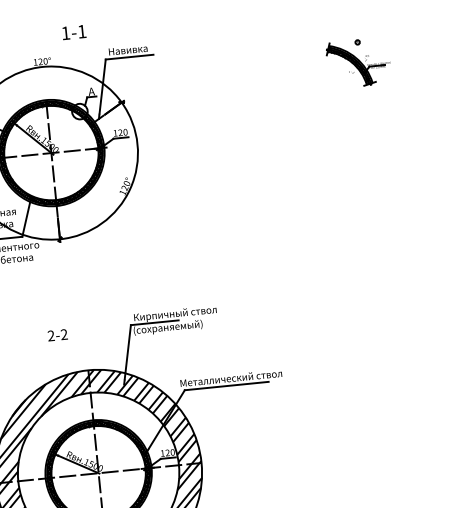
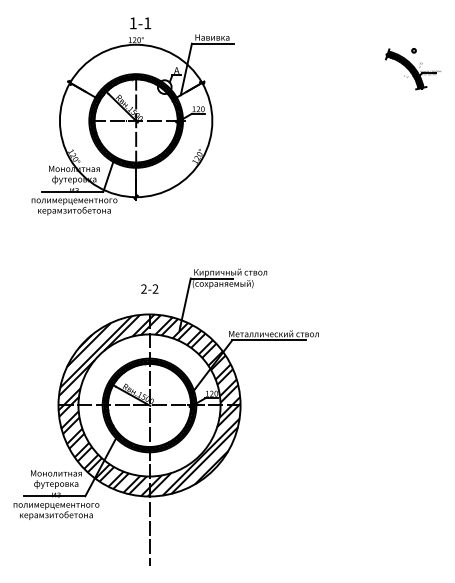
text: (74, 32) -> (140, 23), moved
text: (57, 334) -> (149, 288), moved

